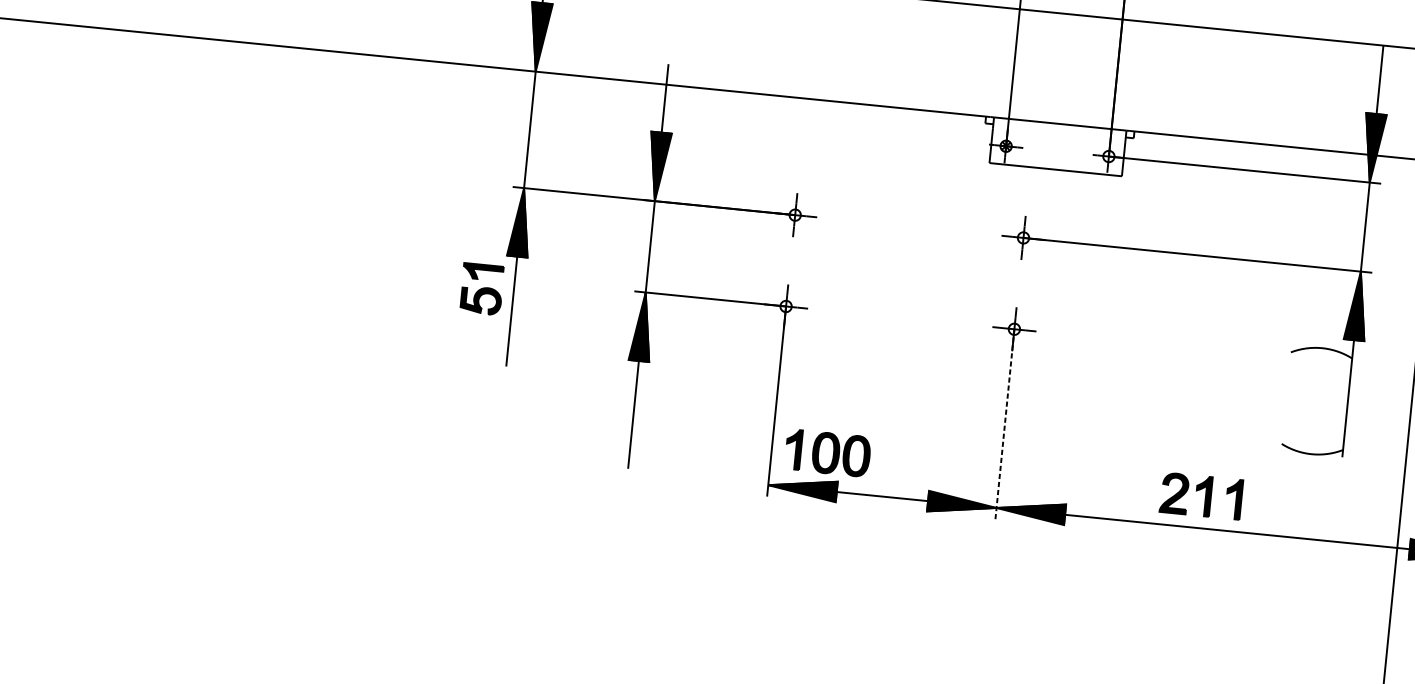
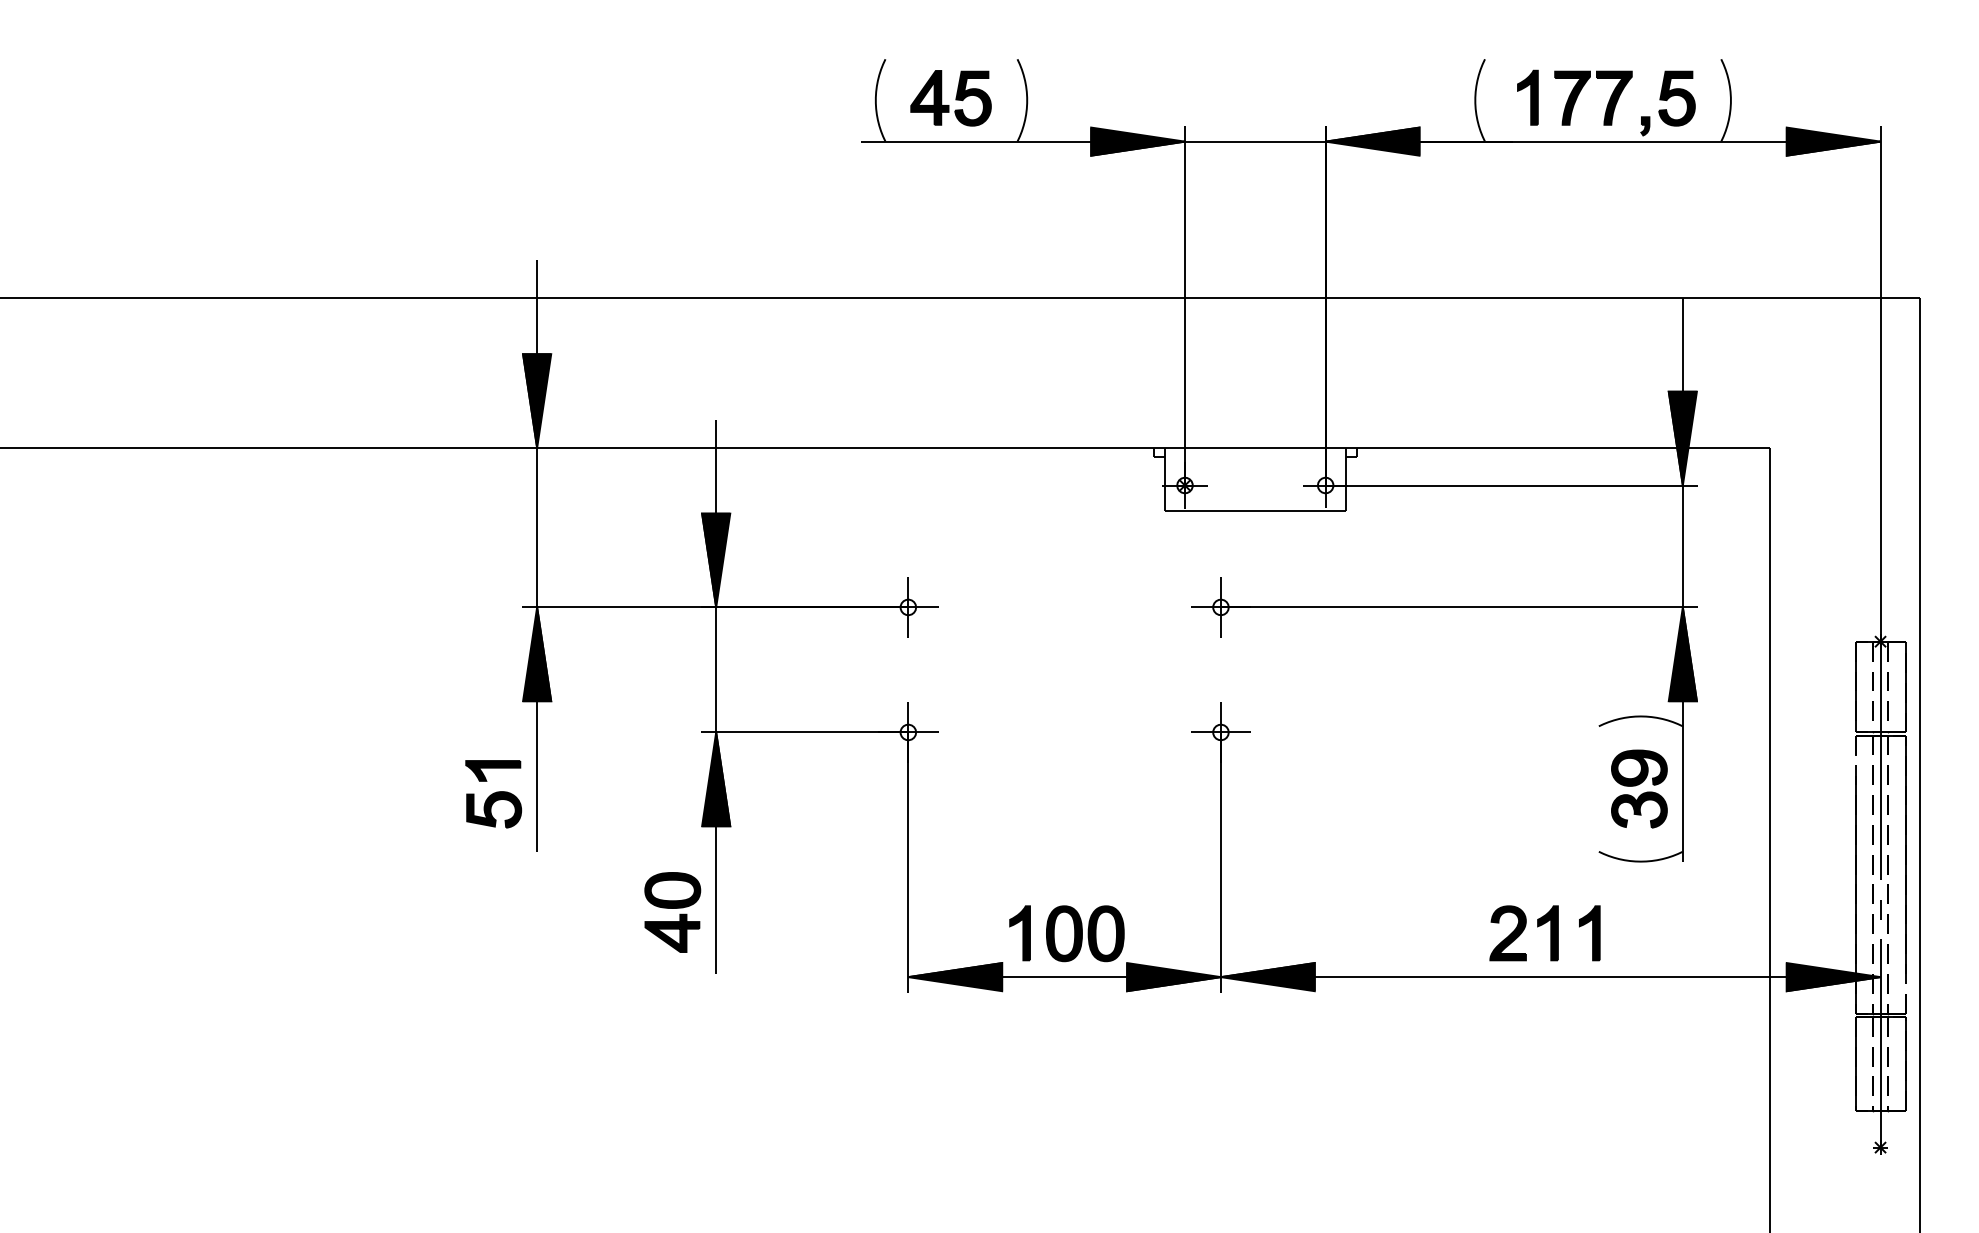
part: (481, 289) -> (493, 794), moved
part: (1316, 400) -> (1639, 788), added
part: (600, 420) -> (672, 912), added
line: (1004, 424) -> (1220, 863), dashed -> solid
part: (827, 453) -> (1066, 933), moved
part: (1201, 496) -> (1544, 933), moved

